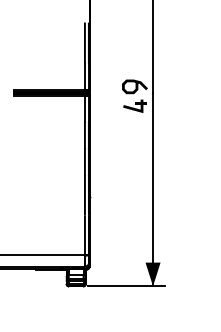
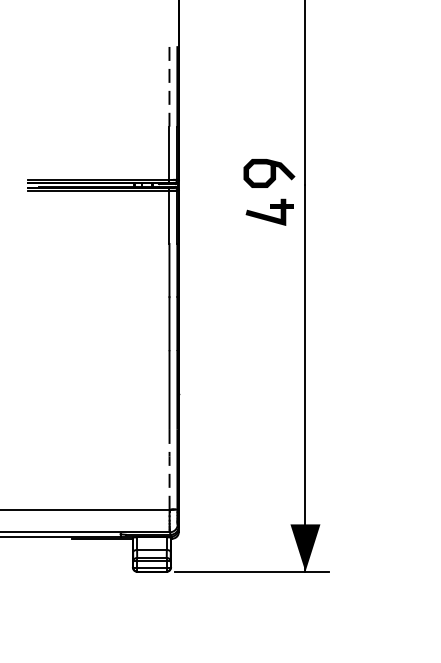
line: (84, 43) -> (168, 86), solid -> dashed
line: (84, 234) -> (168, 468), solid -> dashed

